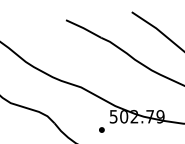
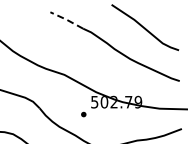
line: (83, 27) -> (66, 19), solid -> dashed

